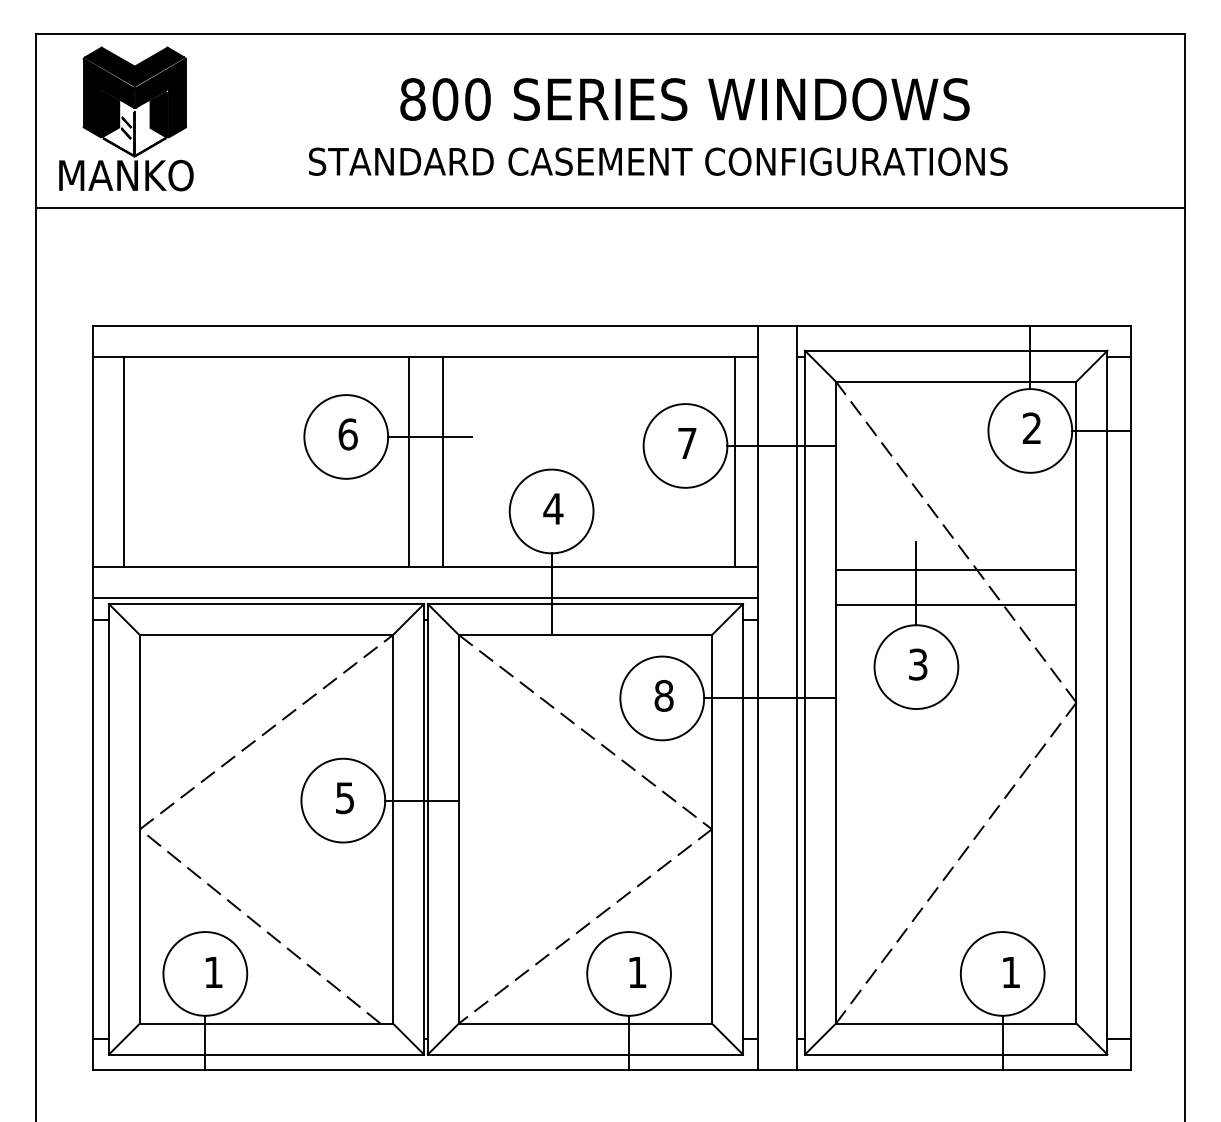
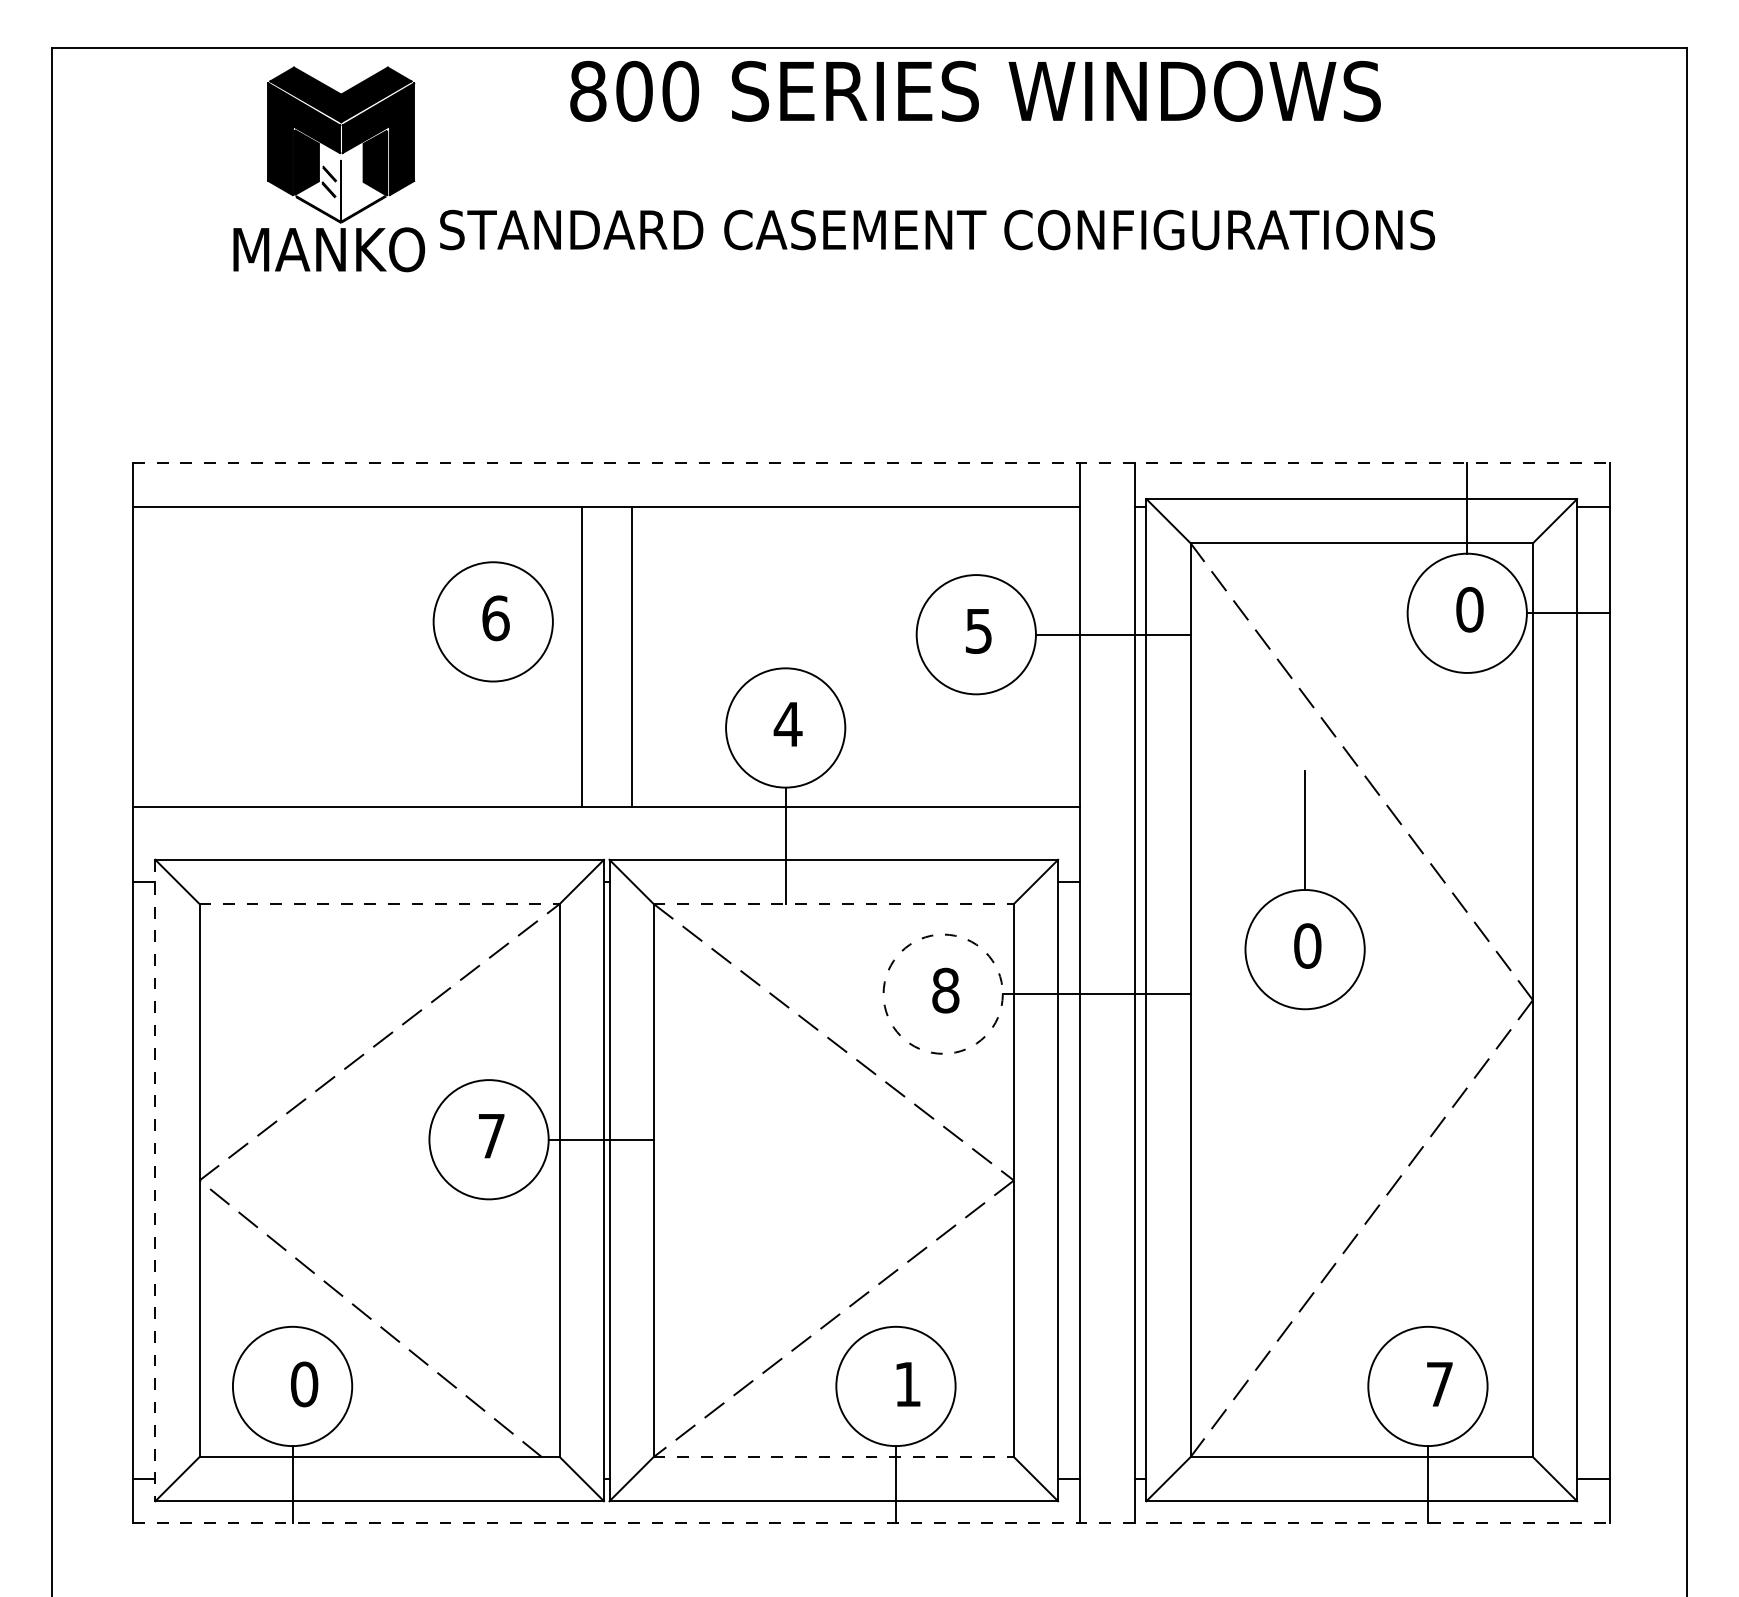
text: (684, 98) -> (975, 90), moved
part: (126, 119) -> (329, 169), moved
line: (610, 208) -> (869, 296), removed
line: (612, 325) -> (872, 463), solid -> dashed
text: (1031, 428) -> (1469, 609), 2 -> 0
line: (429, 436) -> (611, 621), removed
text: (687, 443) -> (978, 631), 7 -> 5
line: (124, 461) -> (177, 657), removed
line: (735, 461) -> (1047, 657), removed
line: (956, 570) -> (1361, 811), removed
line: (425, 598) -> (606, 851), removed
line: (956, 605) -> (1361, 861), removed
line: (267, 634) -> (380, 903), solid -> dashed
line: (585, 634) -> (834, 903), solid -> dashed
text: (918, 664) -> (1307, 945), 3 -> 0
circle: (661, 697) -> (942, 993), solid -> dashed
text: (345, 798) -> (491, 1136), 5 -> 7
line: (109, 829) -> (155, 1180), solid -> dashed
text: (213, 972) -> (304, 1384), 1 -> 0
text: (1010, 972) -> (1439, 1384), 1 -> 7
line: (585, 1023) -> (834, 1457), solid -> dashed
line: (612, 1070) -> (872, 1523), solid -> dashed

